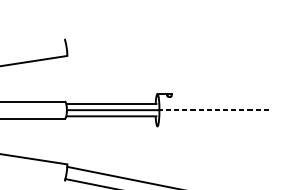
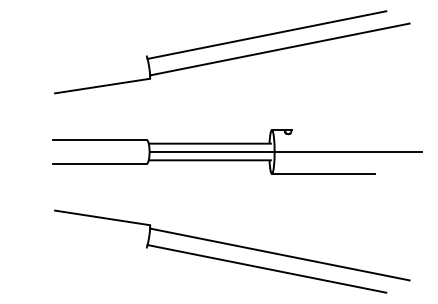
line: (153, 23) -> (266, 34), added
line: (163, 34) -> (279, 49), added
line: (214, 110) -> (348, 152), dashed -> solid
line: (195, 126) -> (323, 173), added

